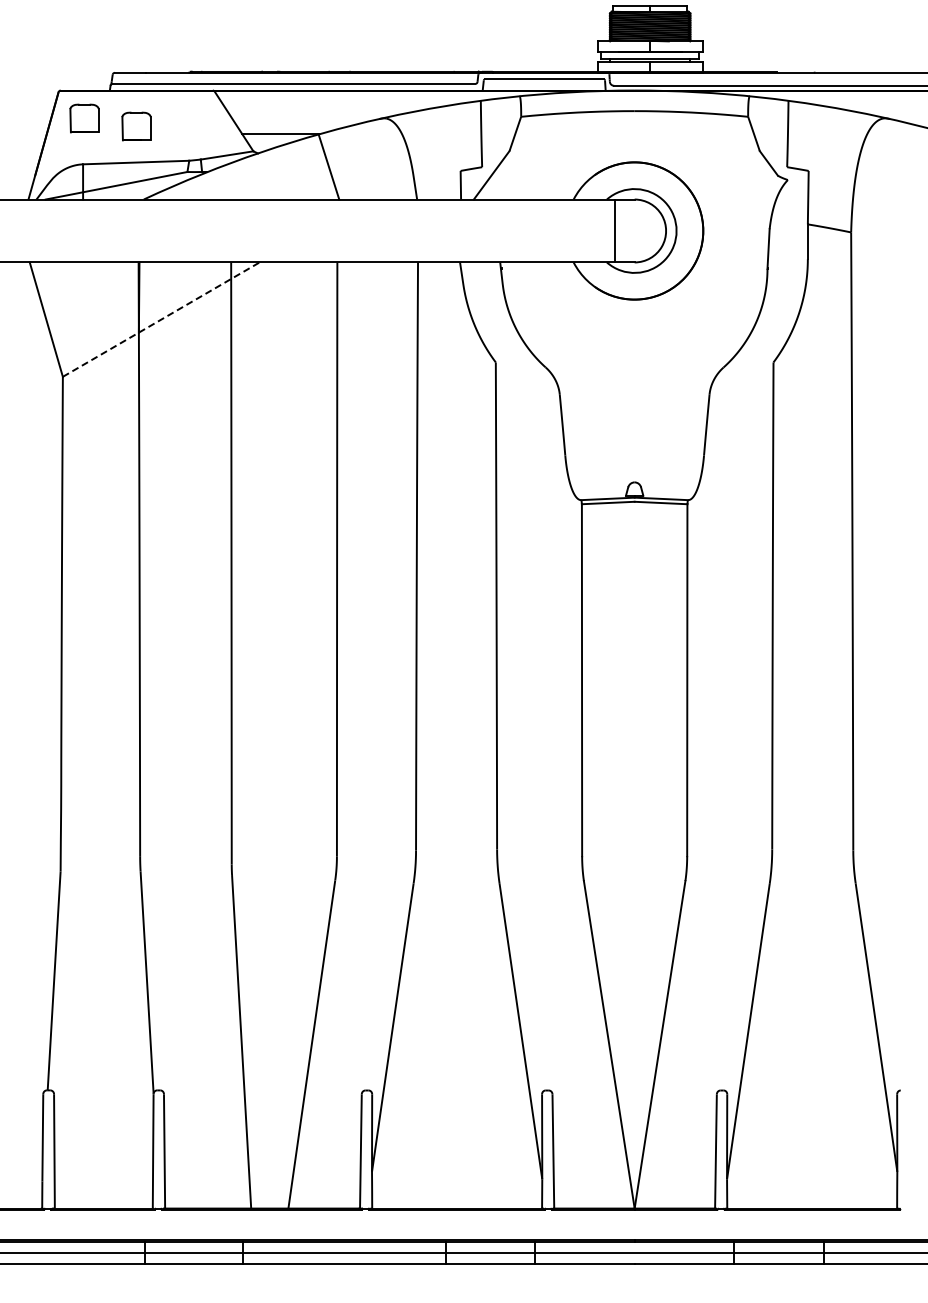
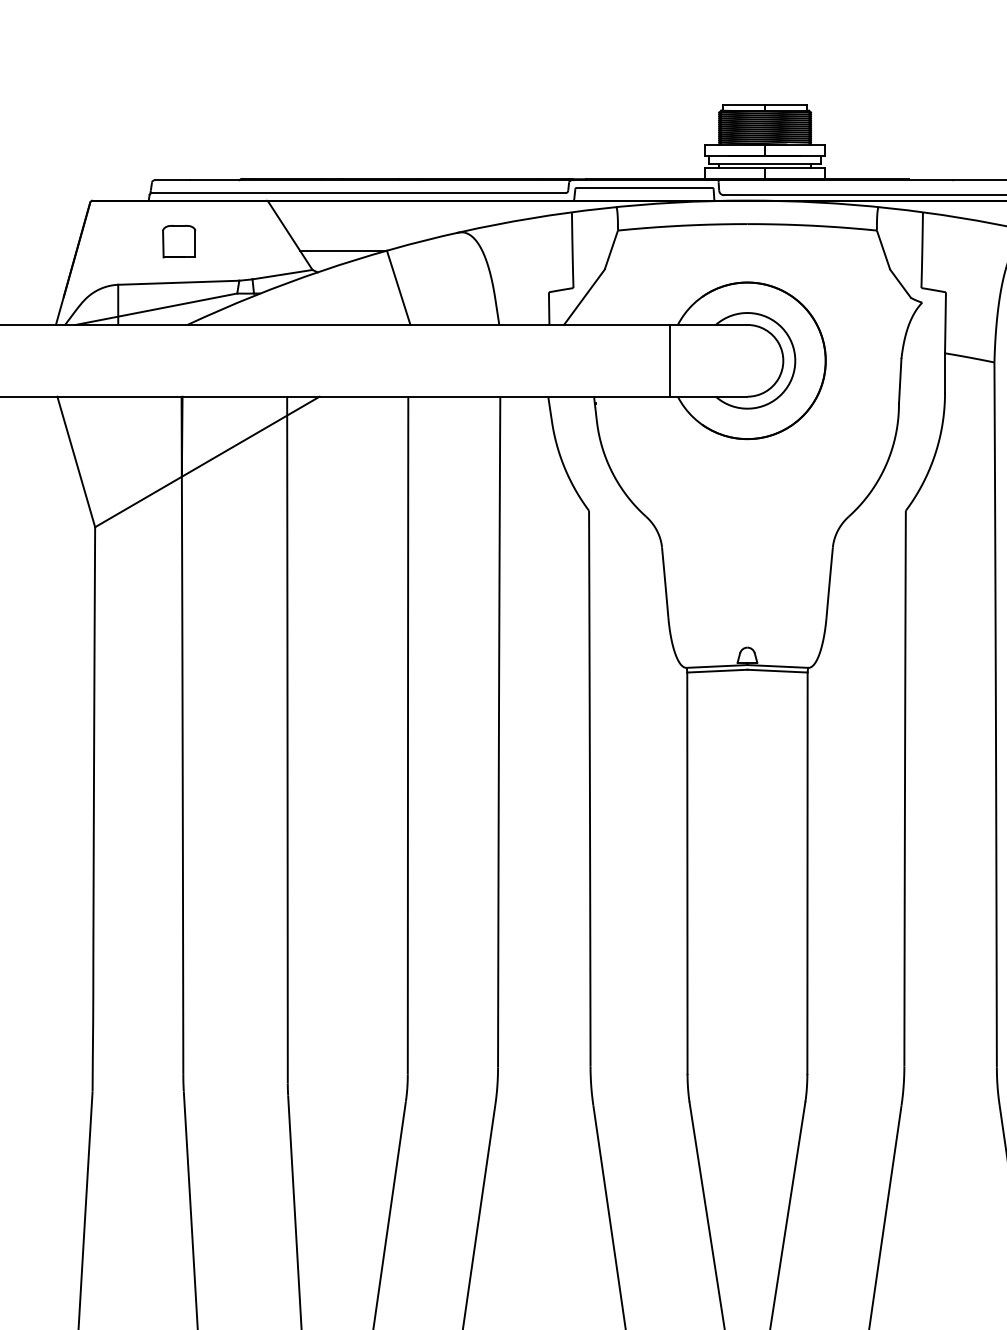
part: (84, 118) -> (119, 232), removed
line: (614, 230) -> (669, 360), moved
line: (161, 319) -> (207, 461), dashed -> solid

